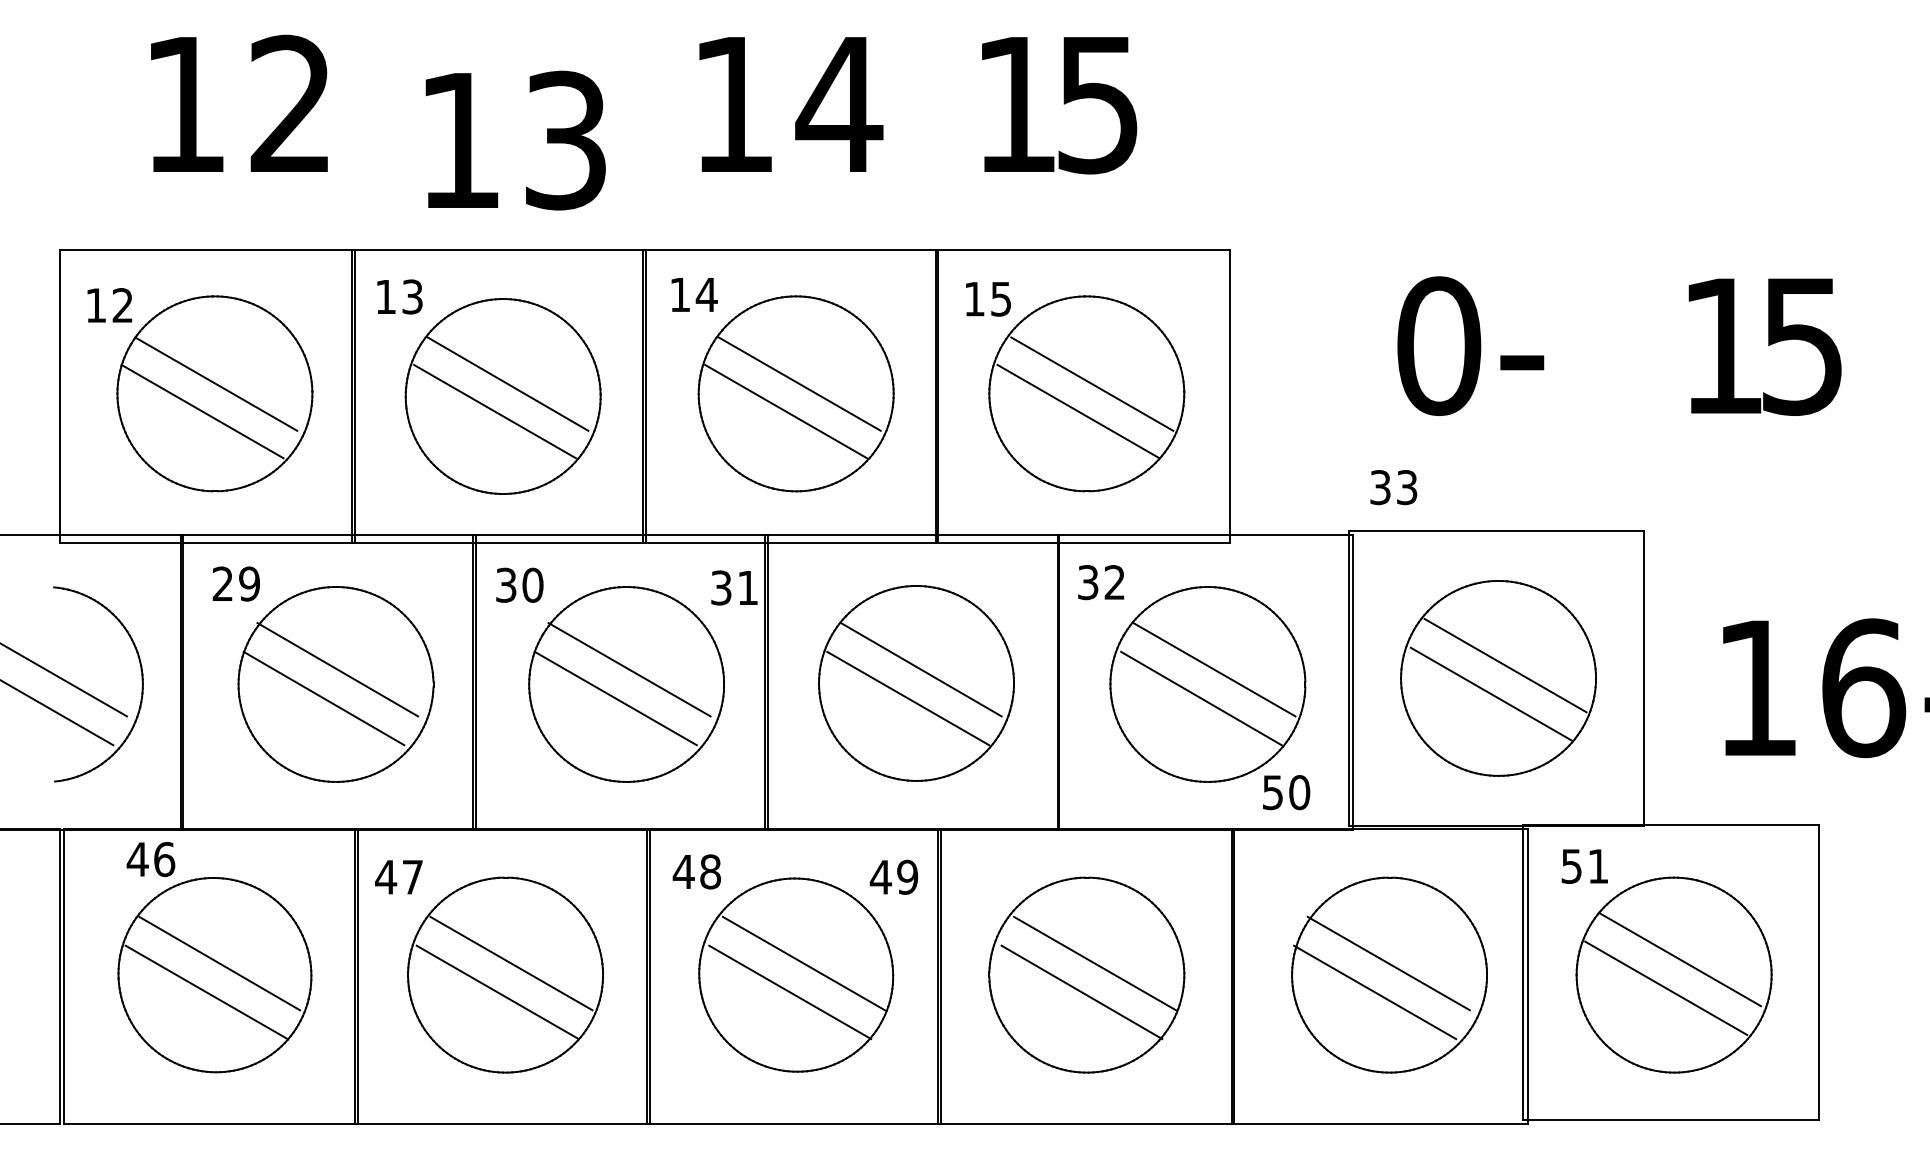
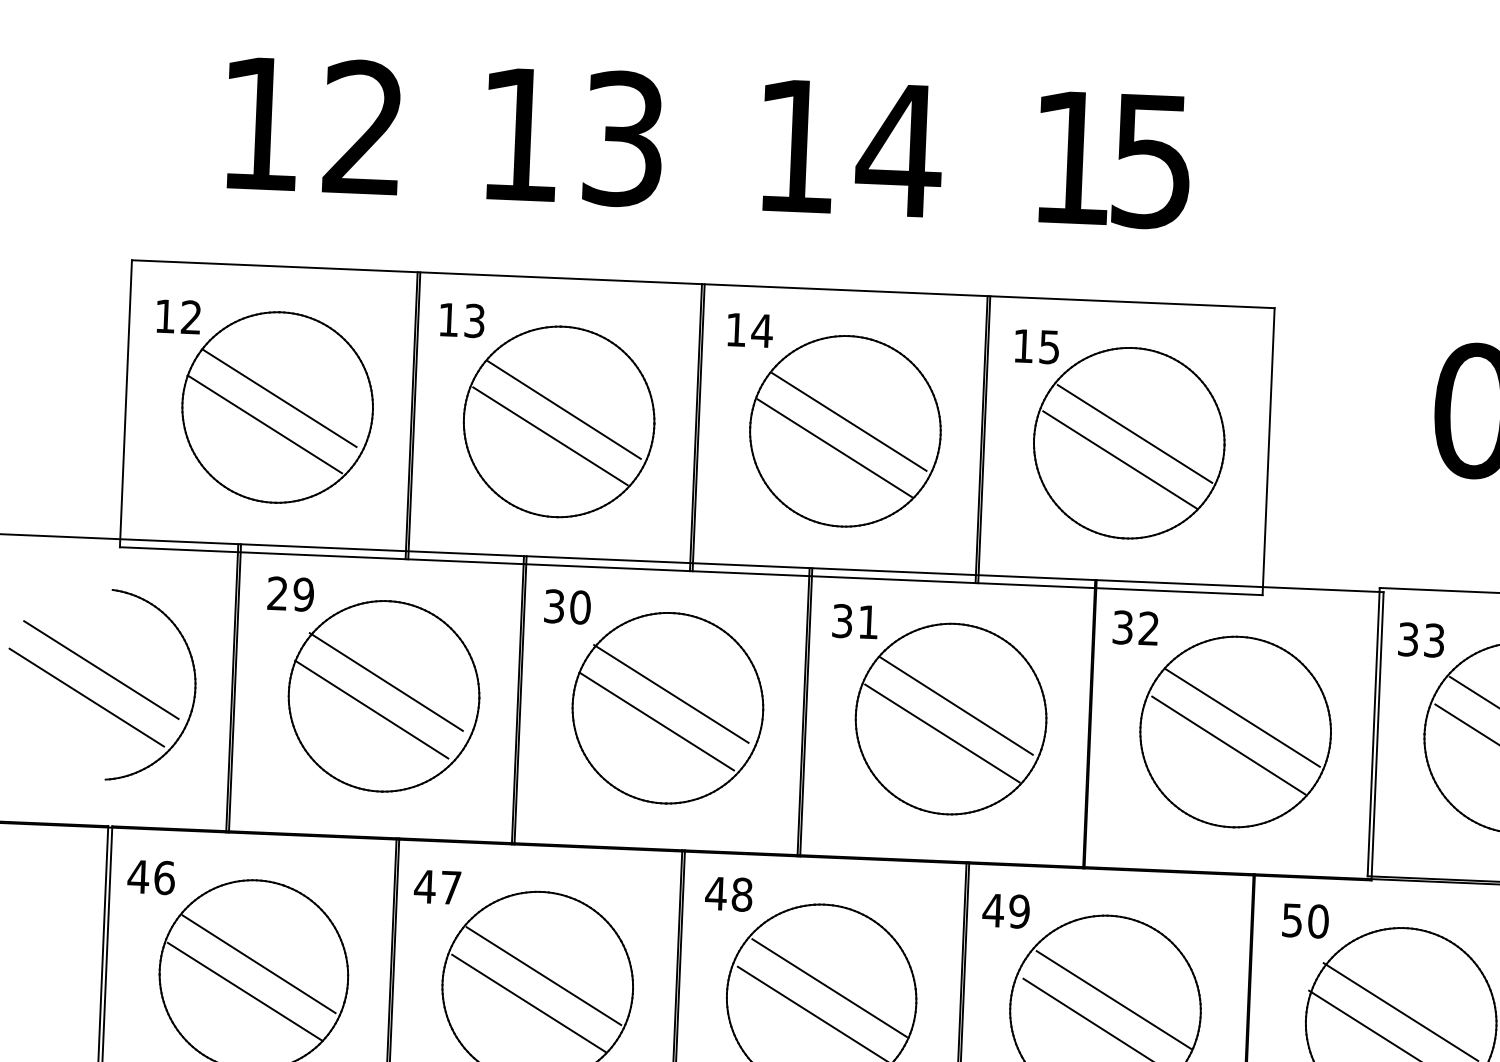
text: (515, 140) -> (574, 136), moved
text: (1393, 487) -> (1421, 640), moved
text: (734, 587) -> (855, 621), moved
text: (1286, 792) -> (1305, 920), moved
text: (150, 859) -> (150, 877), moved
text: (893, 876) -> (1005, 910), moved

